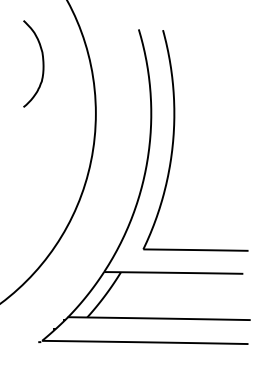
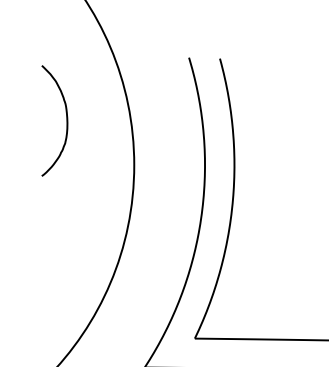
curve: (42, 63) -> (66, 120), moved

